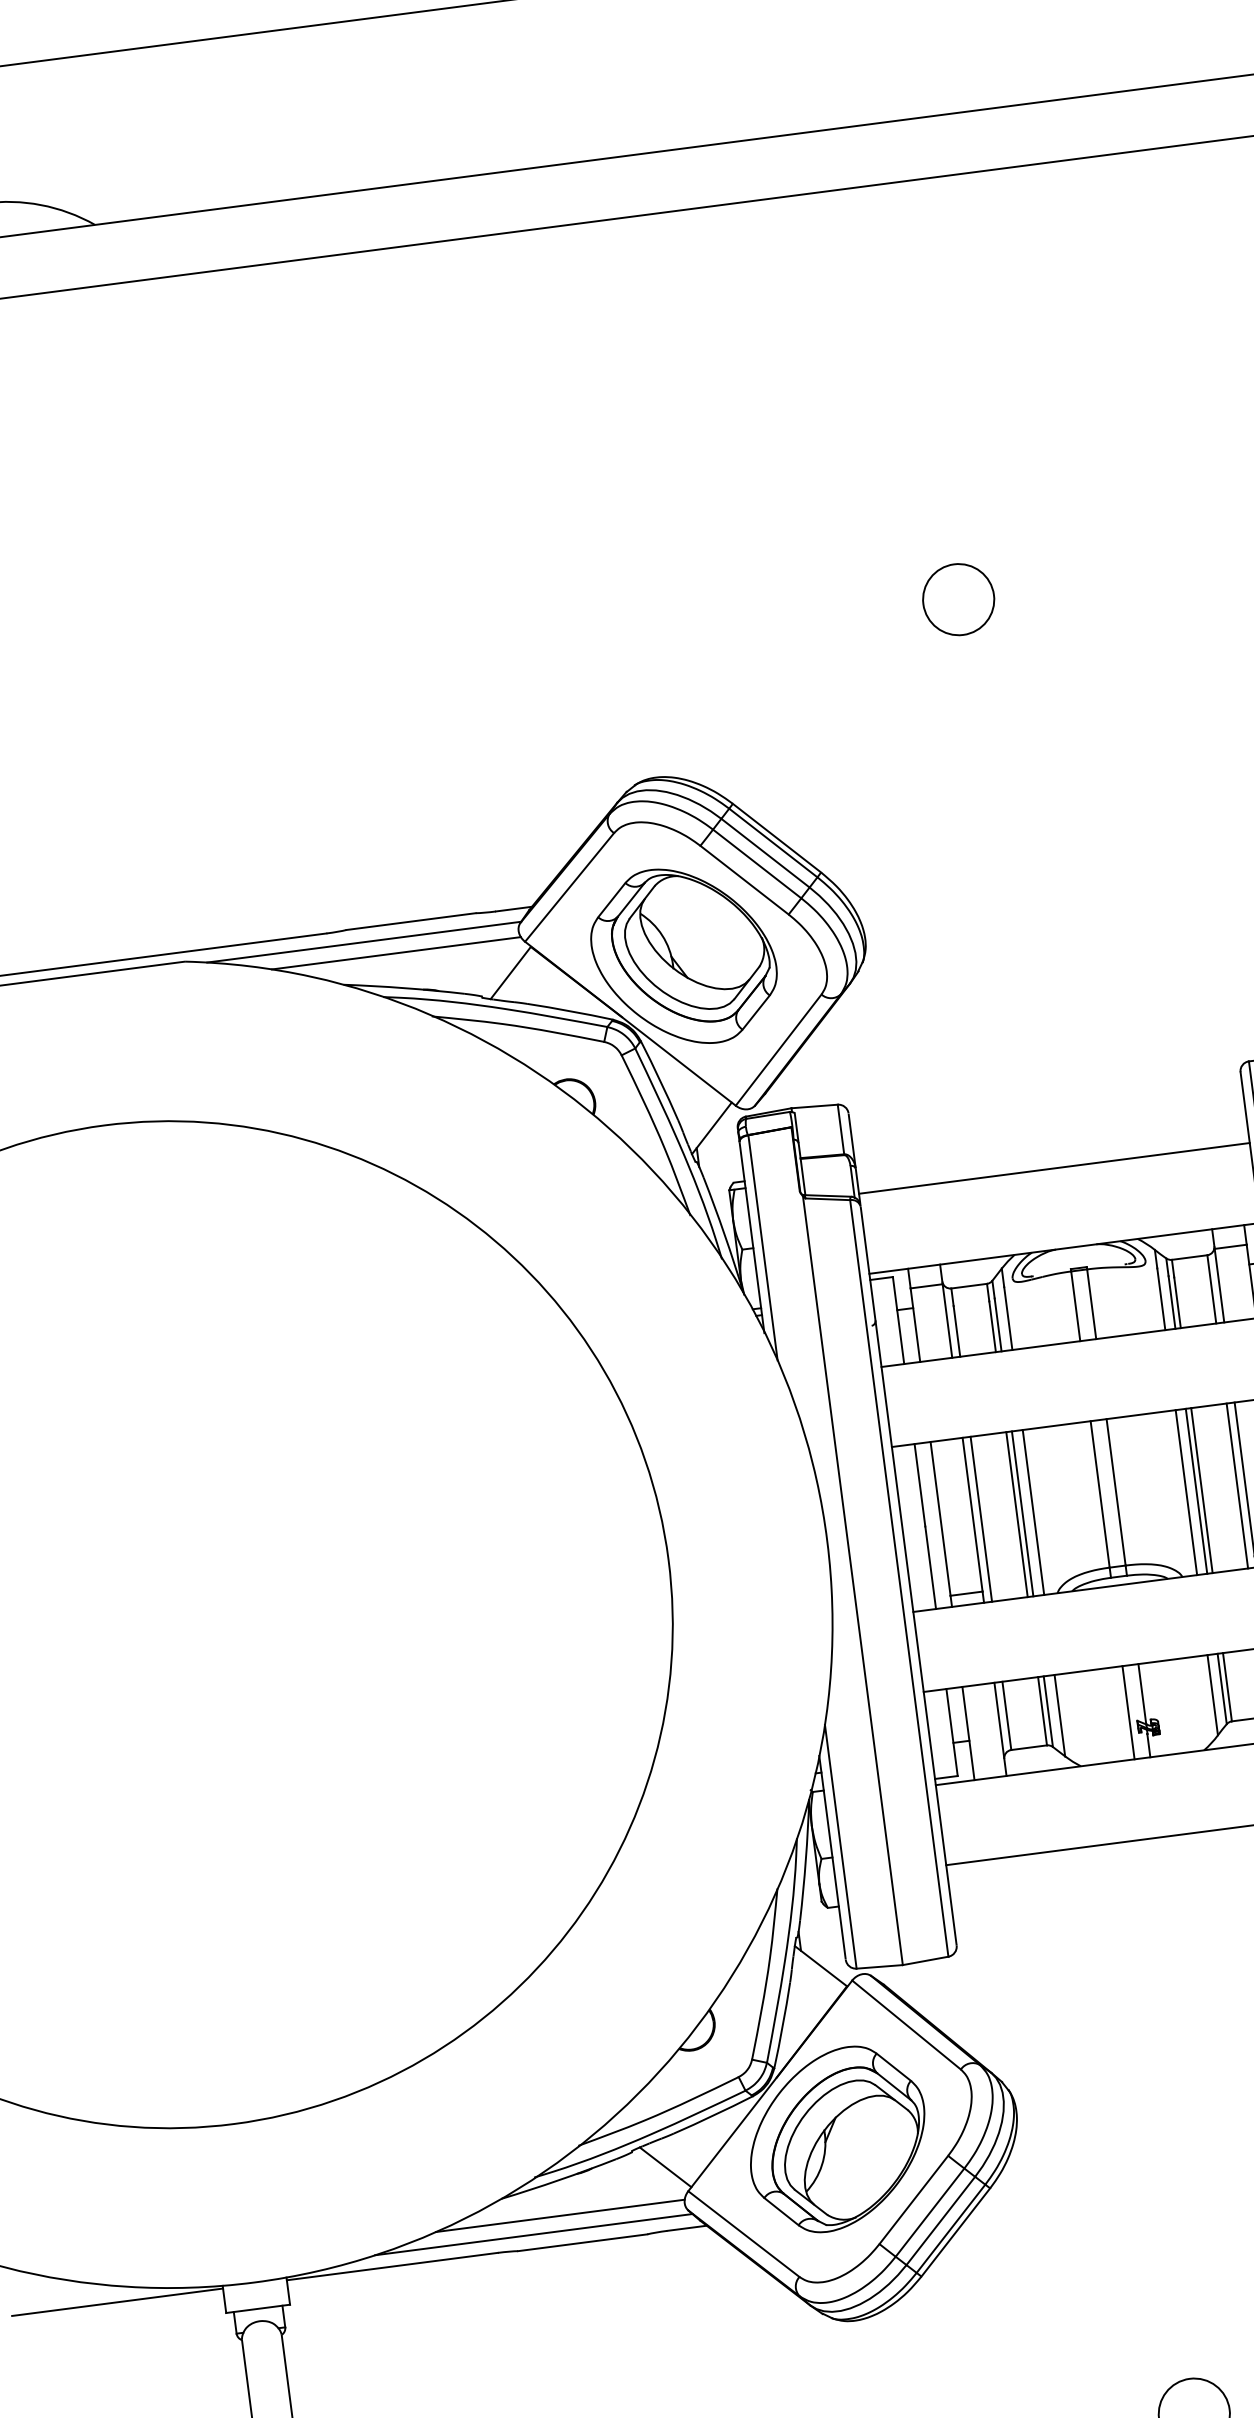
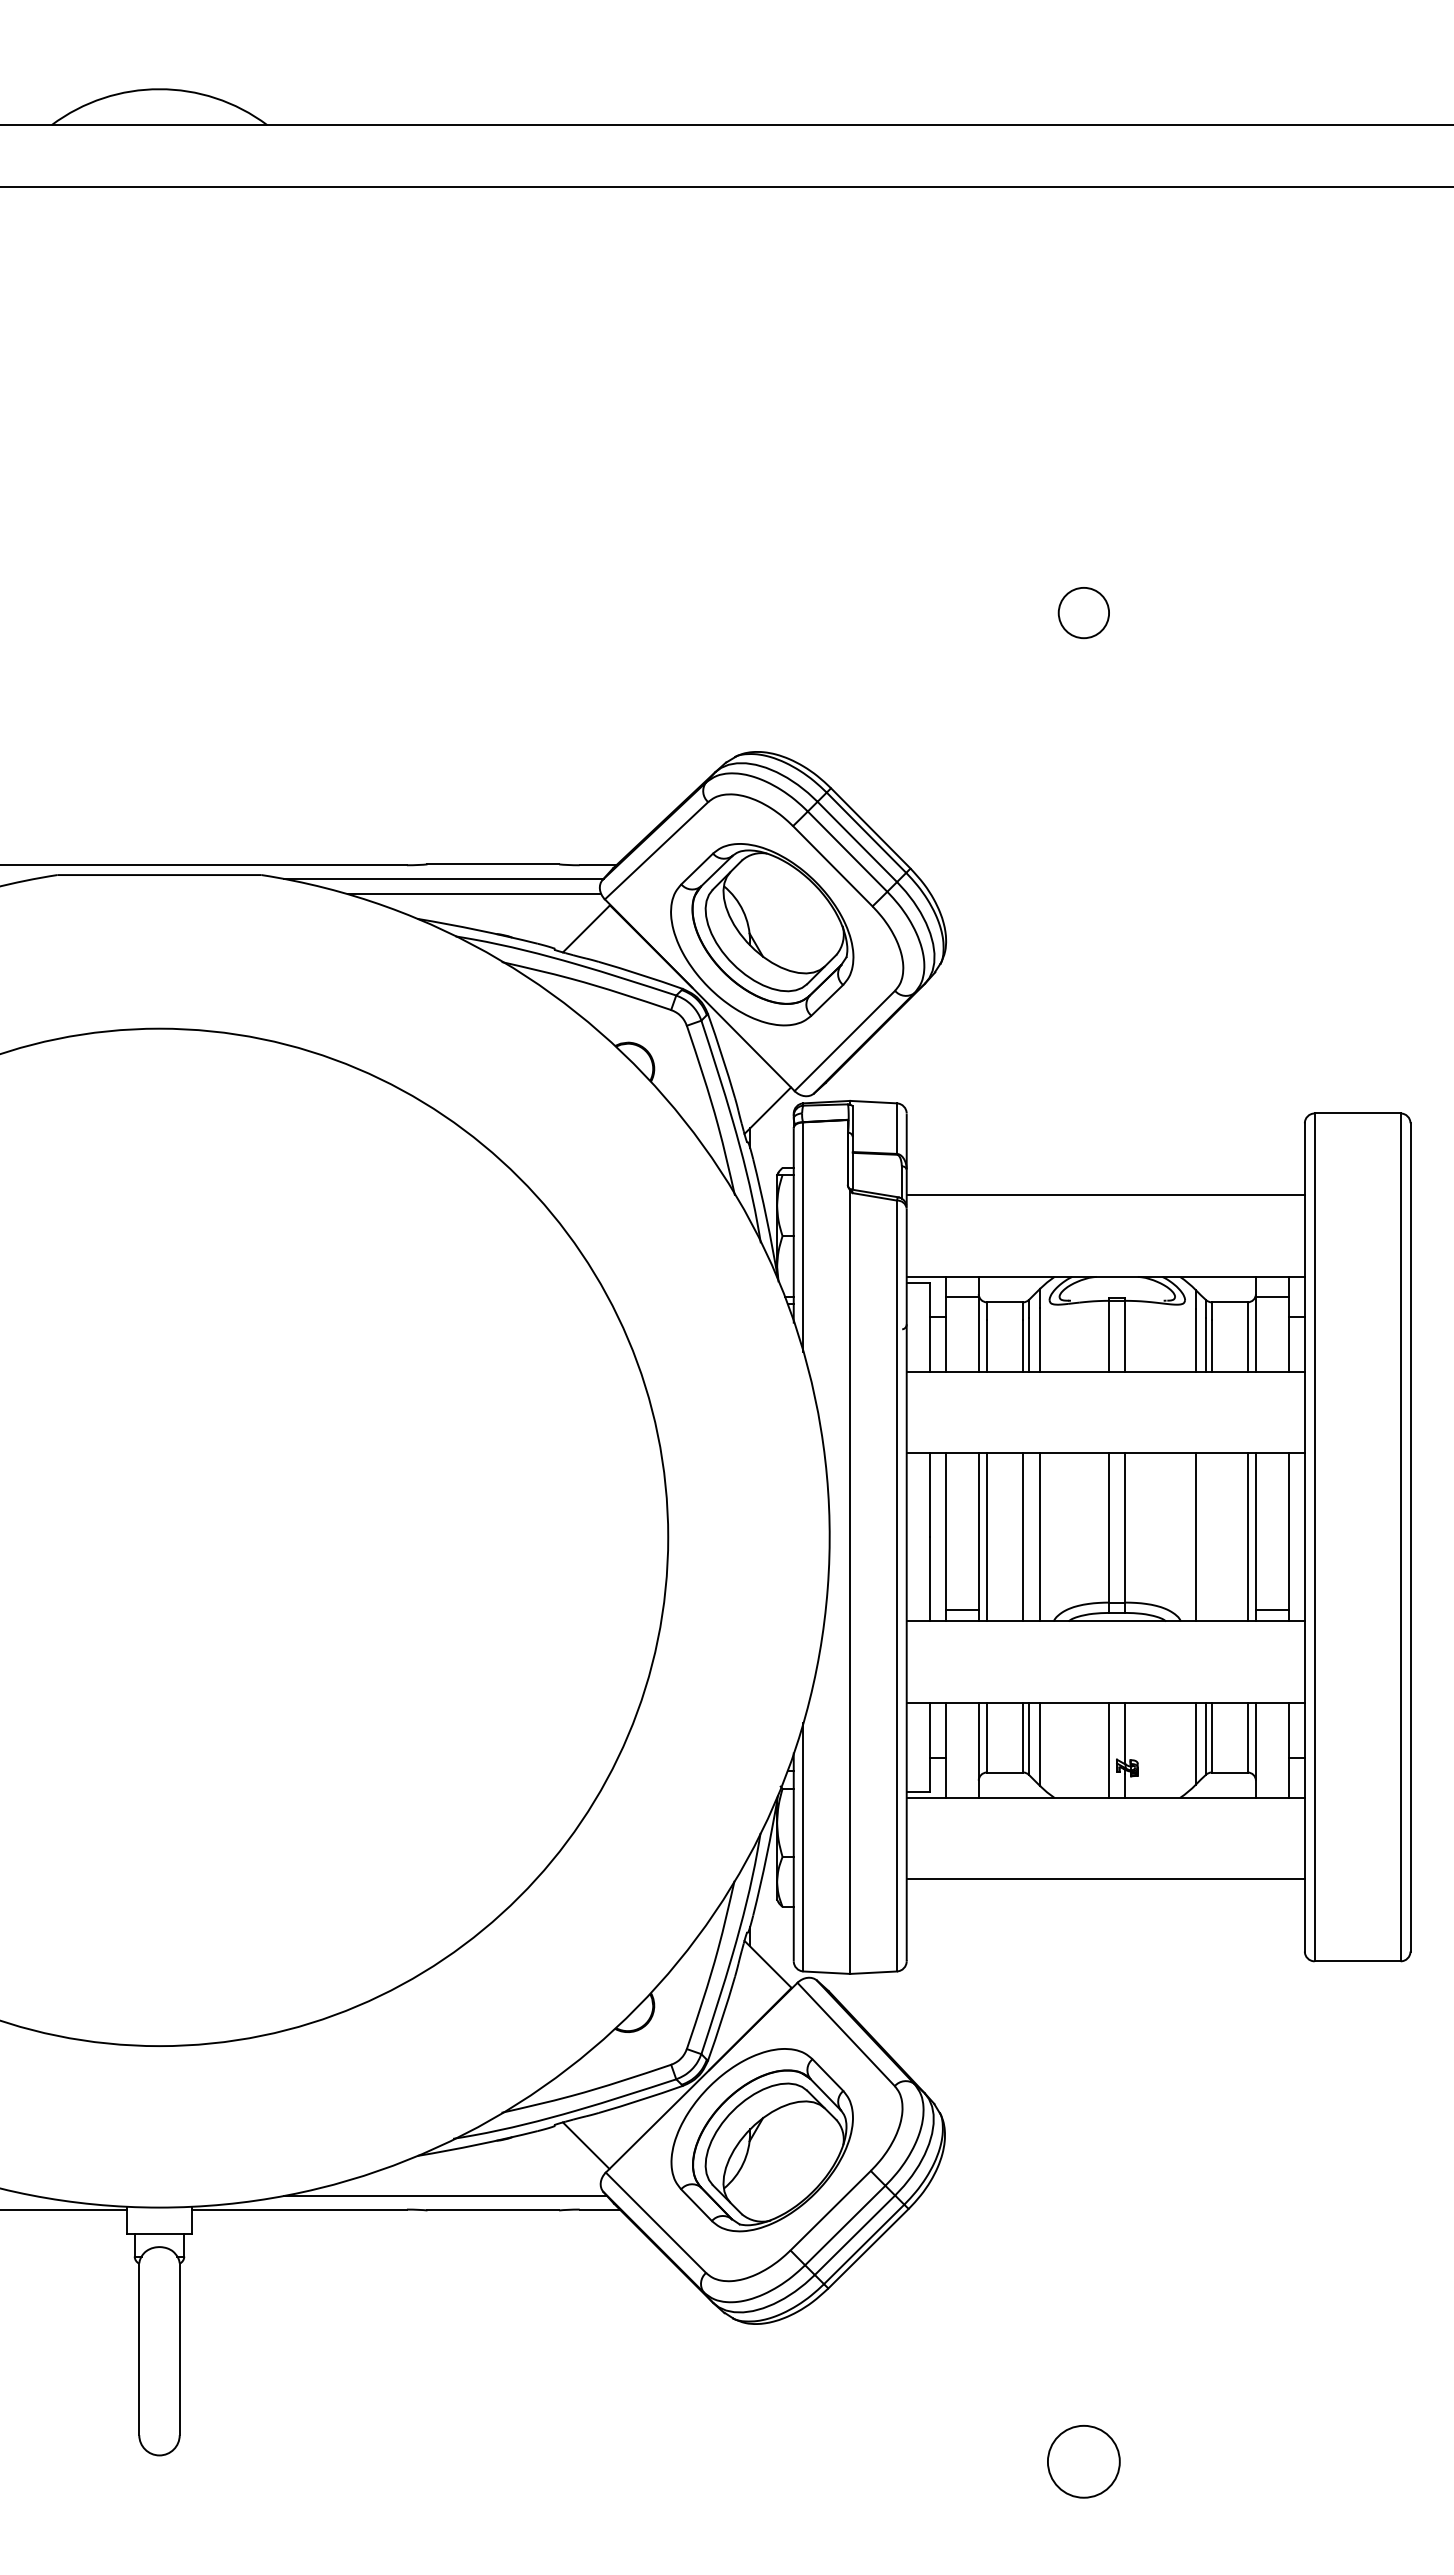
circle: (958, 599) -> (1083, 612), size x0.7
line: (1201, 1490) -> (1211, 1537), removed
line: (1196, 1491) -> (1206, 1537), removed
line: (1023, 1513) -> (1029, 1537), removed
line: (560, 2215) -> (474, 2180), removed

